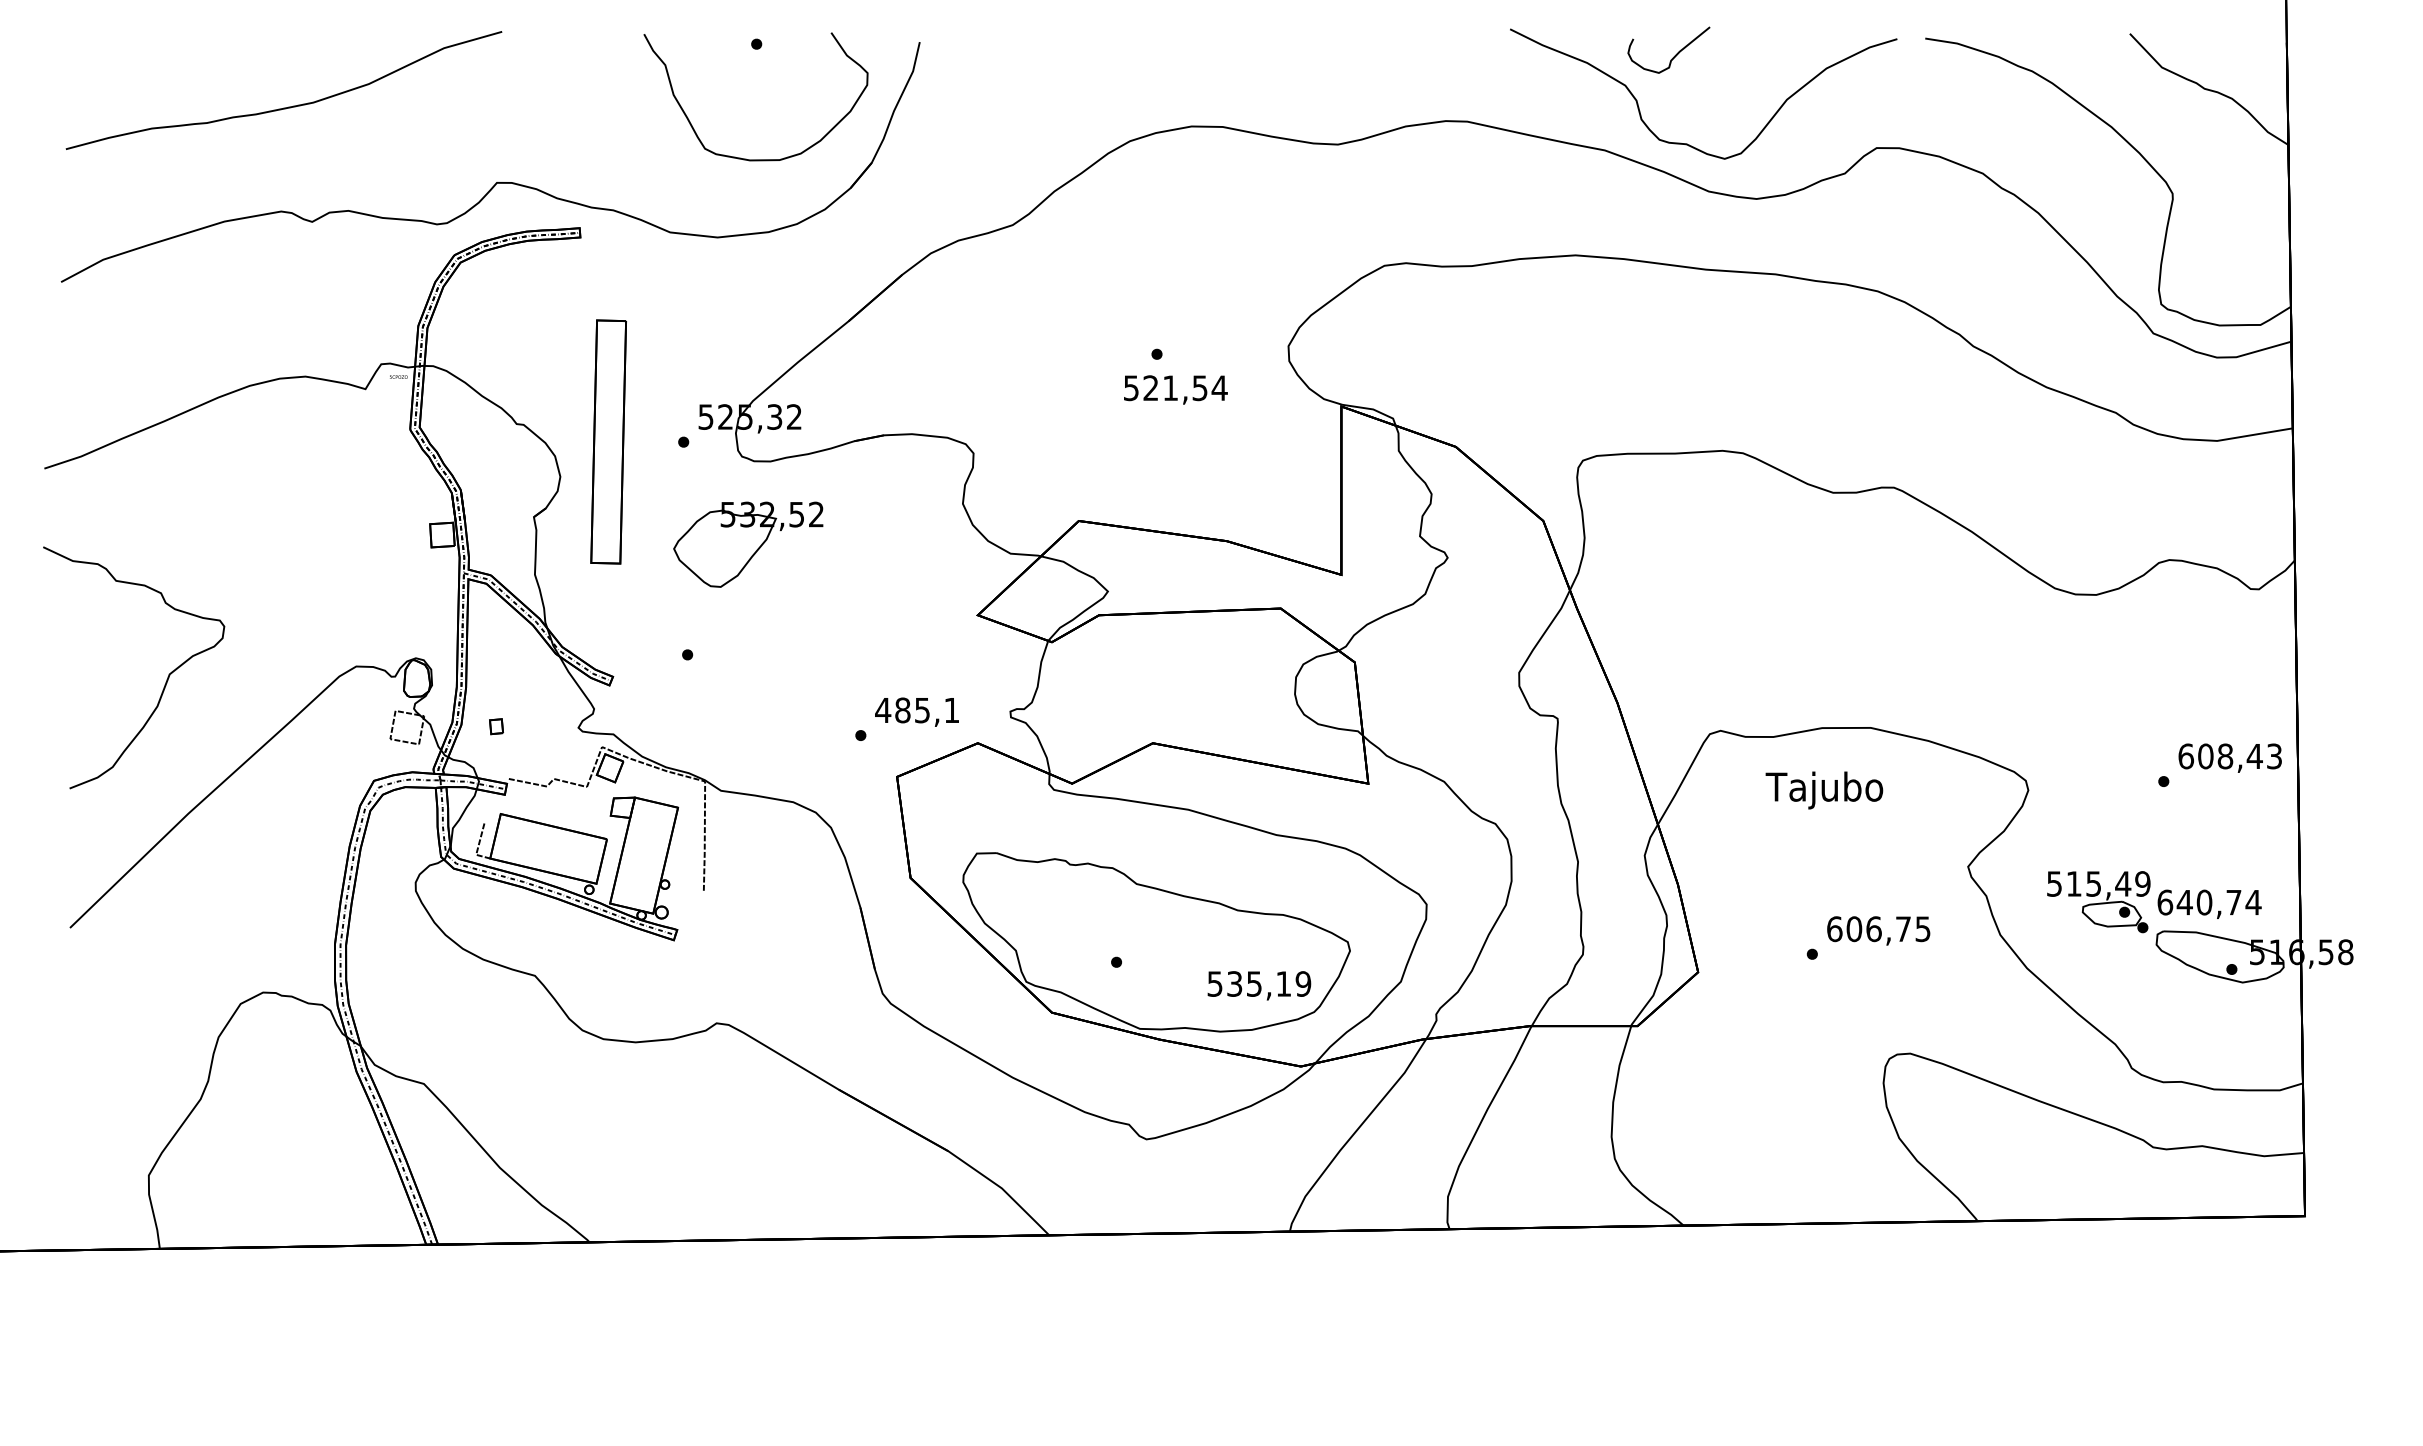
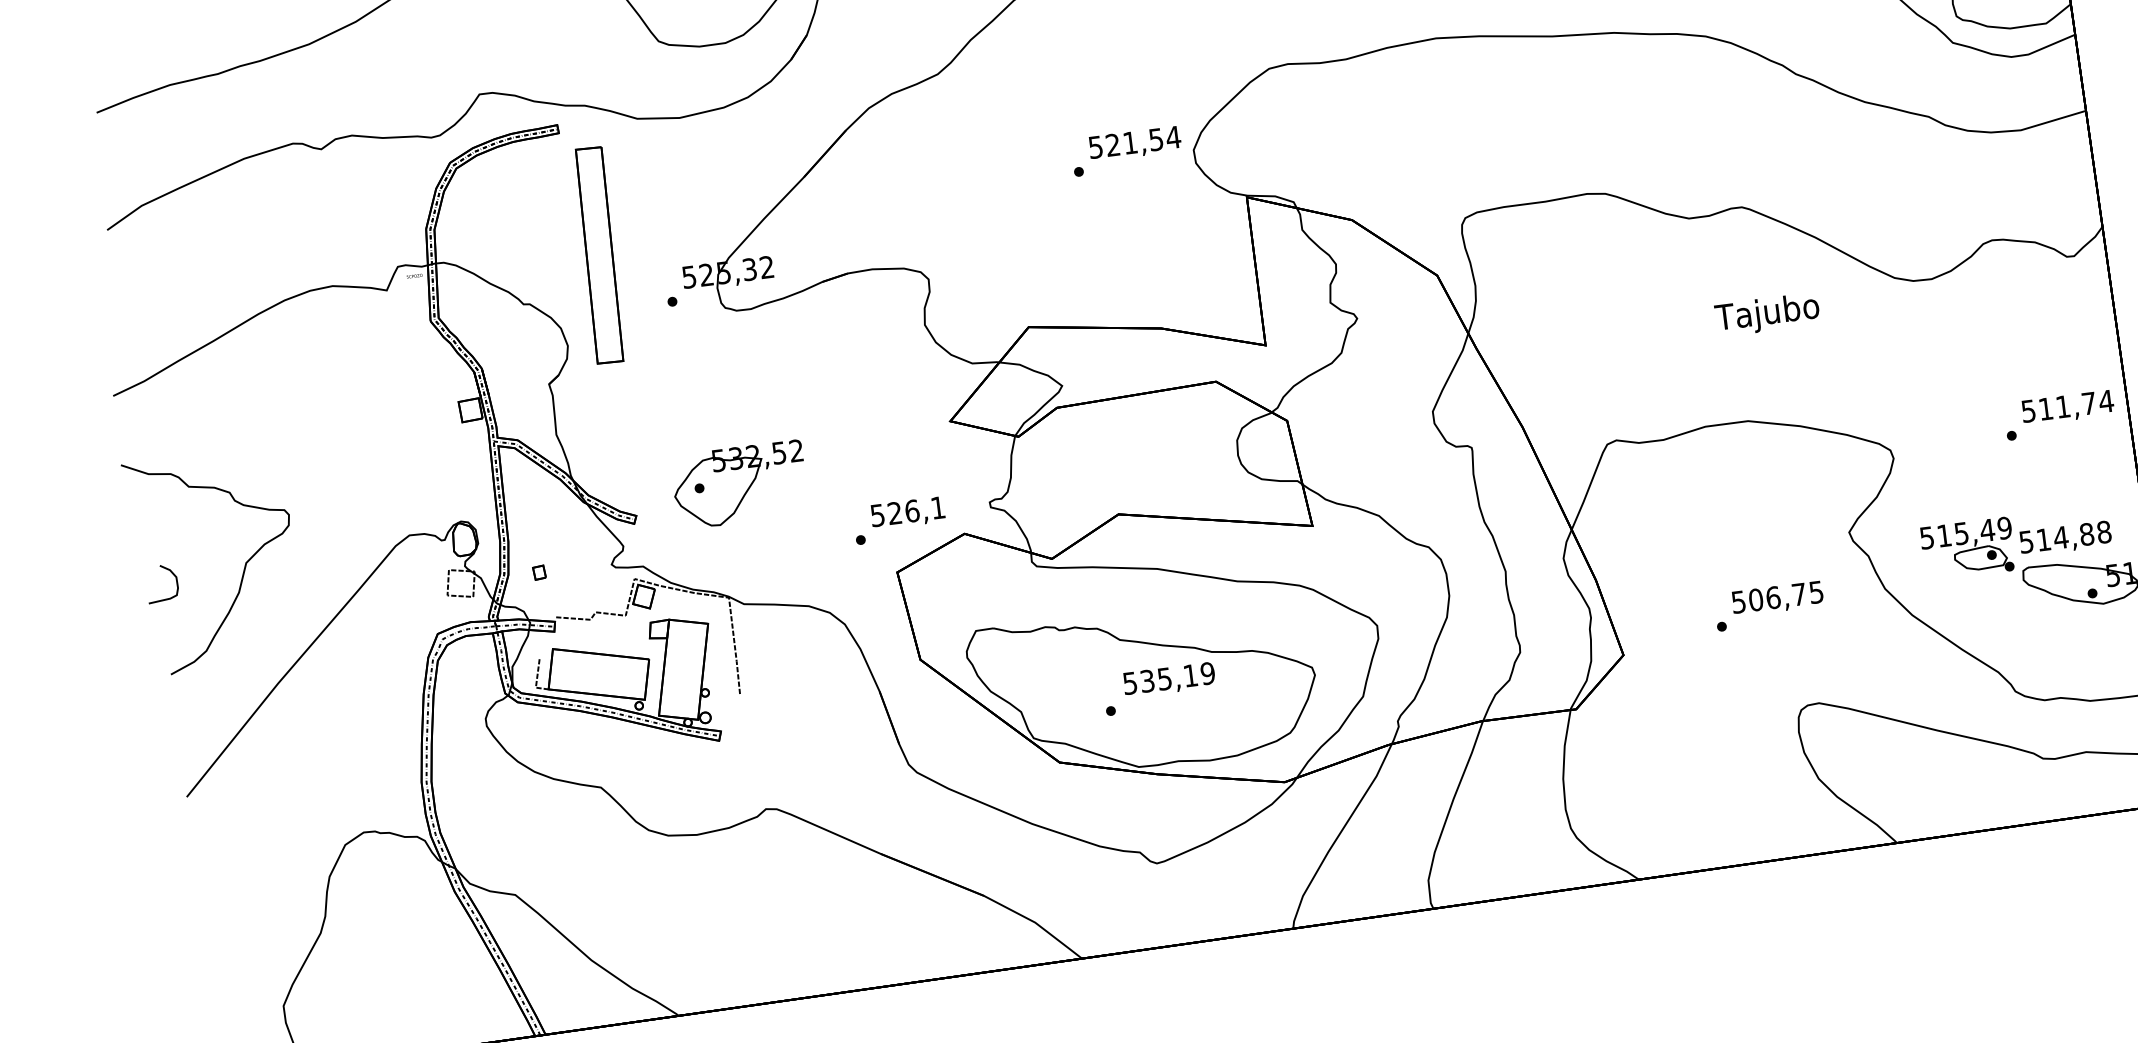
text: (1175, 389) -> (1134, 143), moved
part: (608, 441) -> (599, 254), moved
part: (748, 544) -> (740, 484), moved
curve: (85, 676) -> (172, 574), added
text: (902, 710) -> (894, 513), 485,1 -> 526,1
text: (2230, 756) -> (2067, 406), 608,43 -> 511,74
text: (1824, 790) -> (1767, 314), moved
text: (2209, 902) -> (2065, 537), 640,74 -> 514,88
text: (1834, 929) -> (1738, 602), 606,75 -> 506,75
text: (1259, 985) -> (1169, 679), moved

